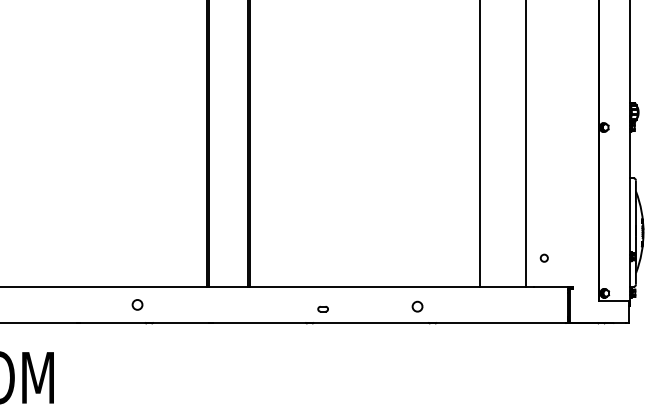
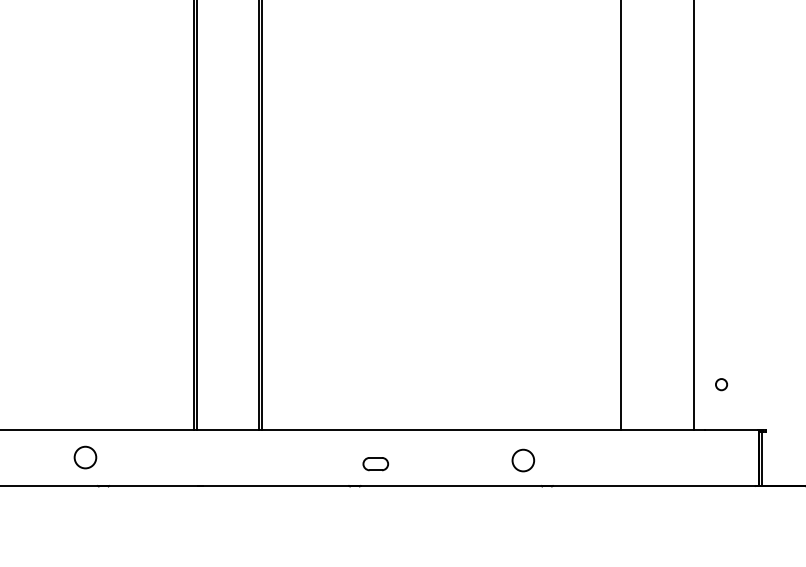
circle: (137, 304) -> (85, 456), size x1.4
circle: (417, 306) -> (523, 460), size x1.4
part: (322, 309) -> (374, 464), size x1.6

